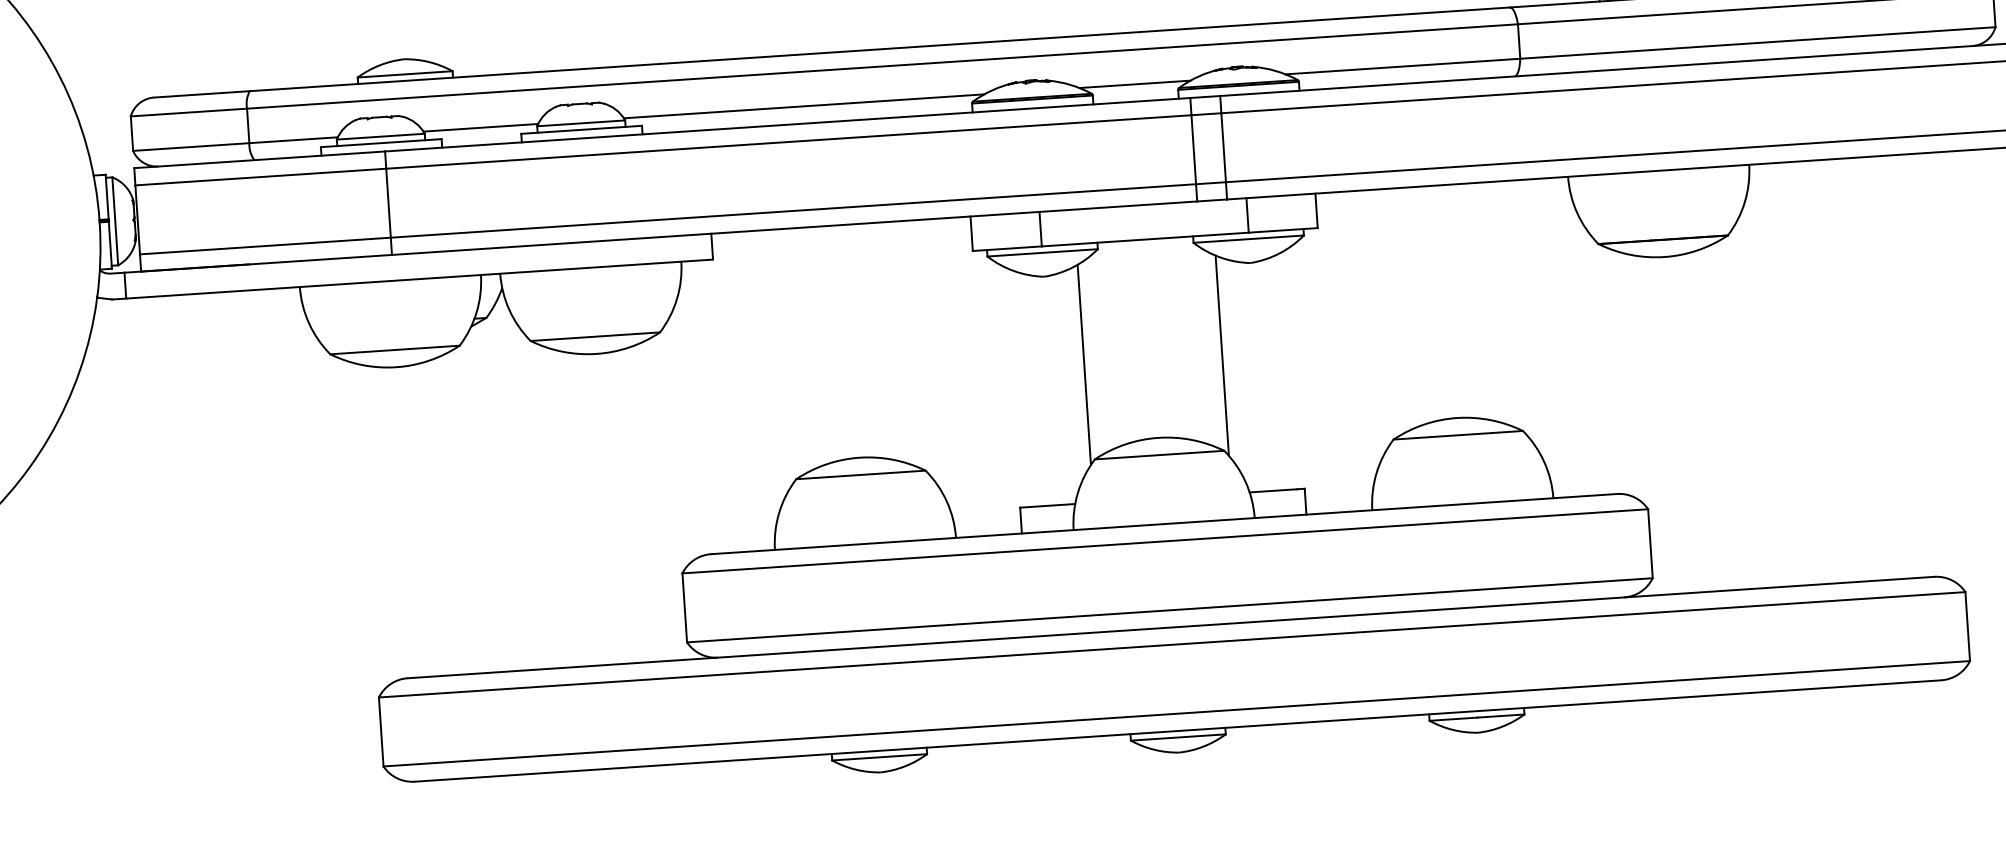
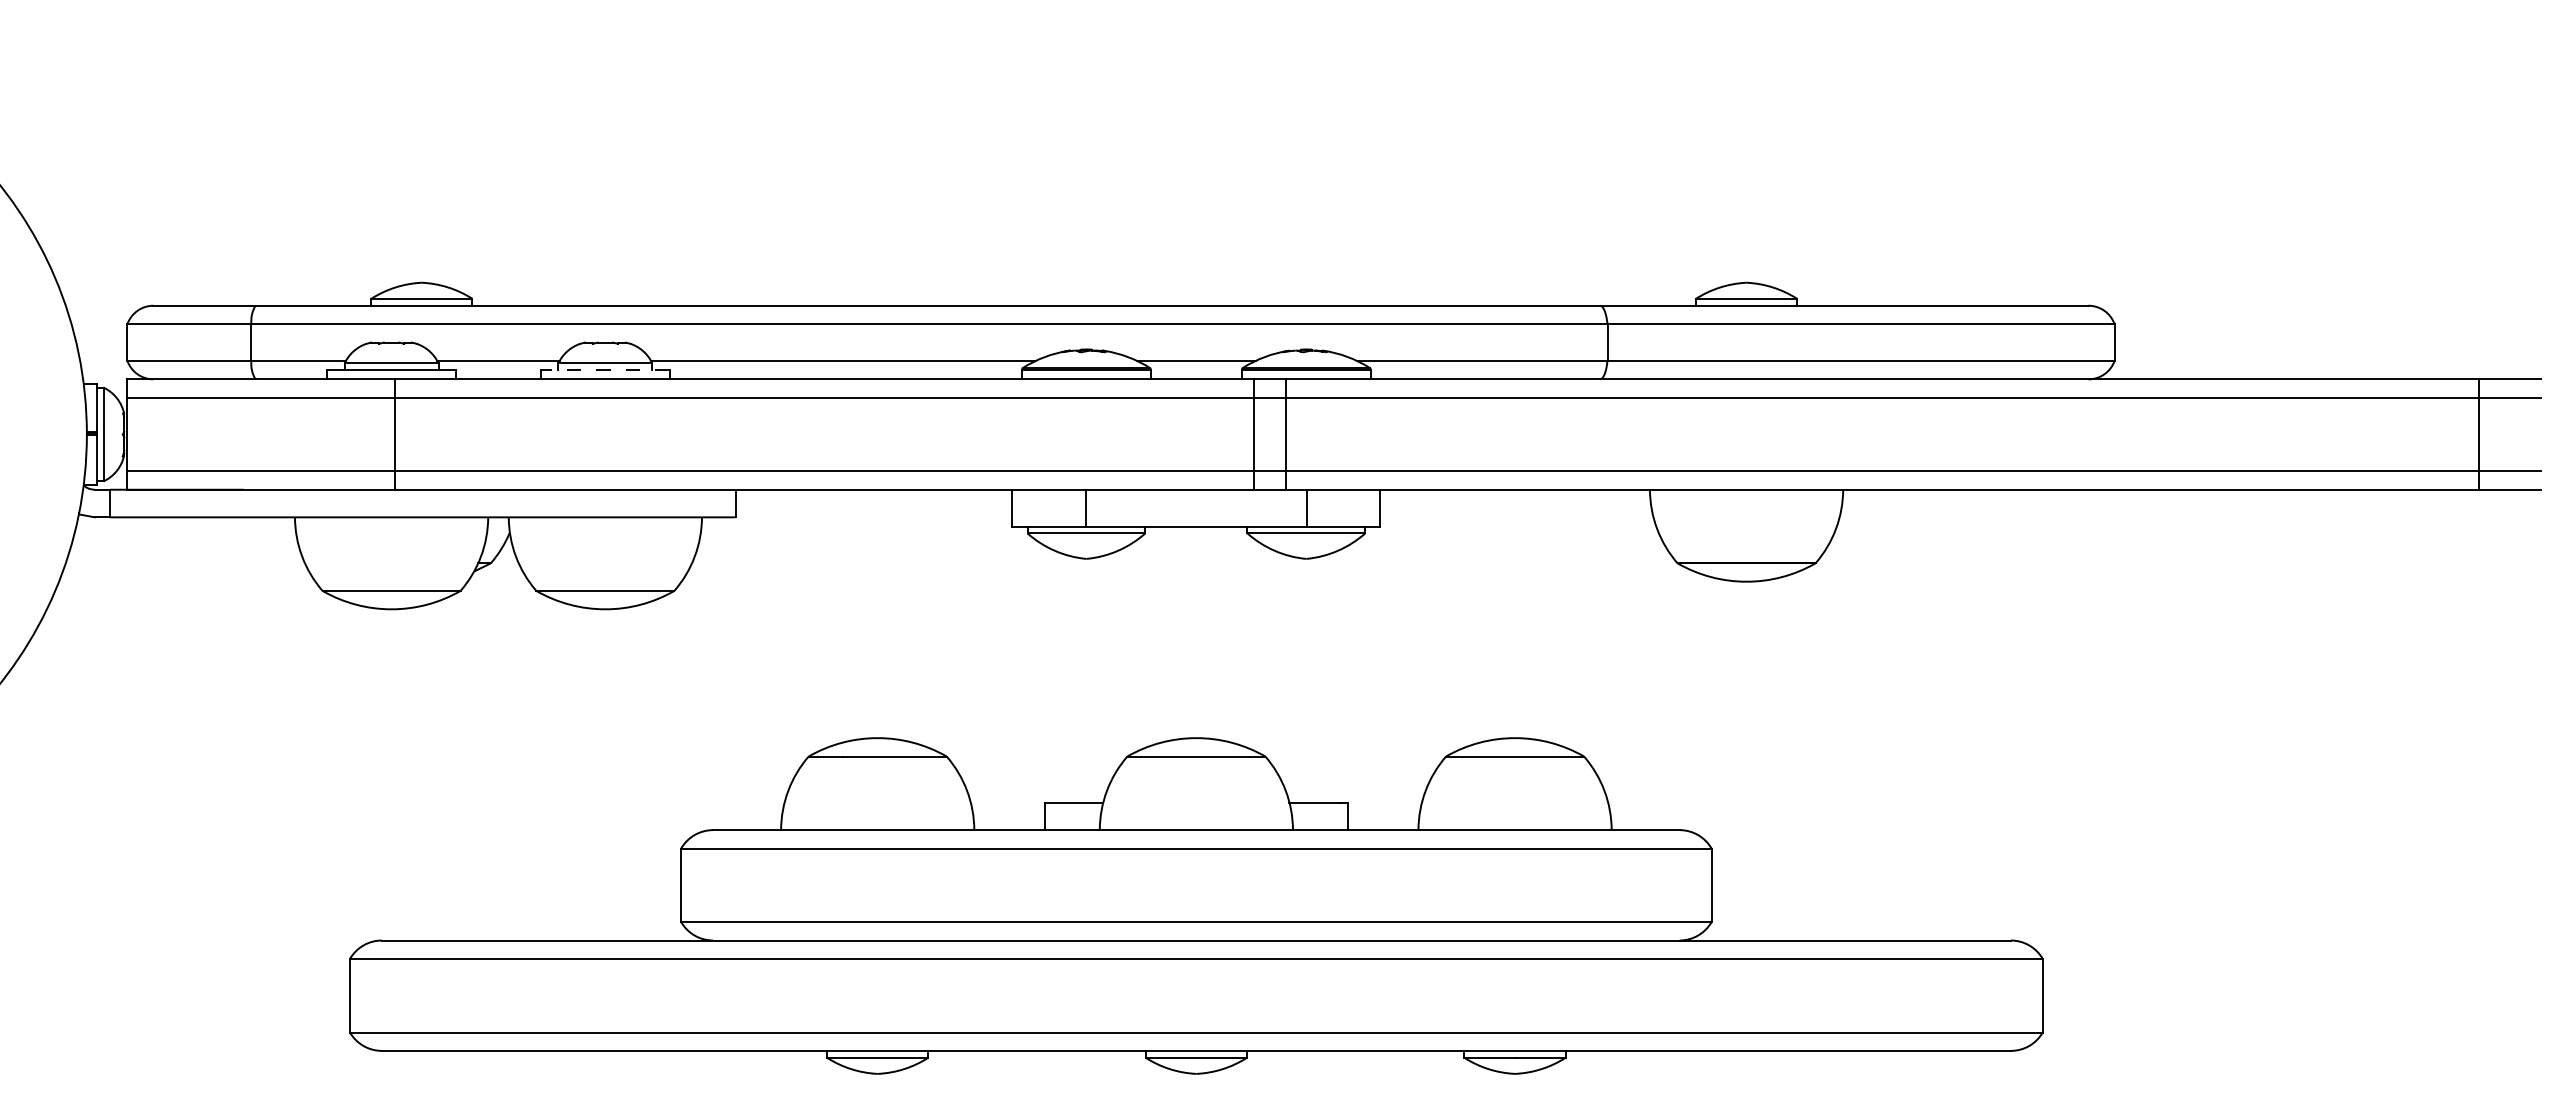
line: (580, 130) -> (604, 370), solid -> dashed
line: (1221, 355) -> (1269, 655), removed
line: (1084, 365) -> (1122, 655), removed

